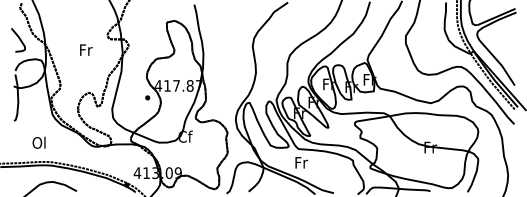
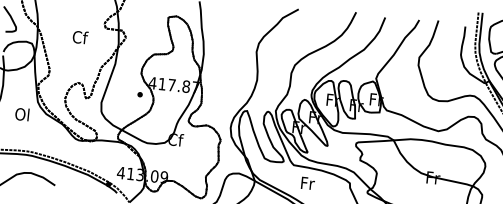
text: (86, 49) -> (80, 36), Fr -> Cf
text: (38, 142) -> (21, 114), moved
text: (301, 162) -> (307, 183), moved

